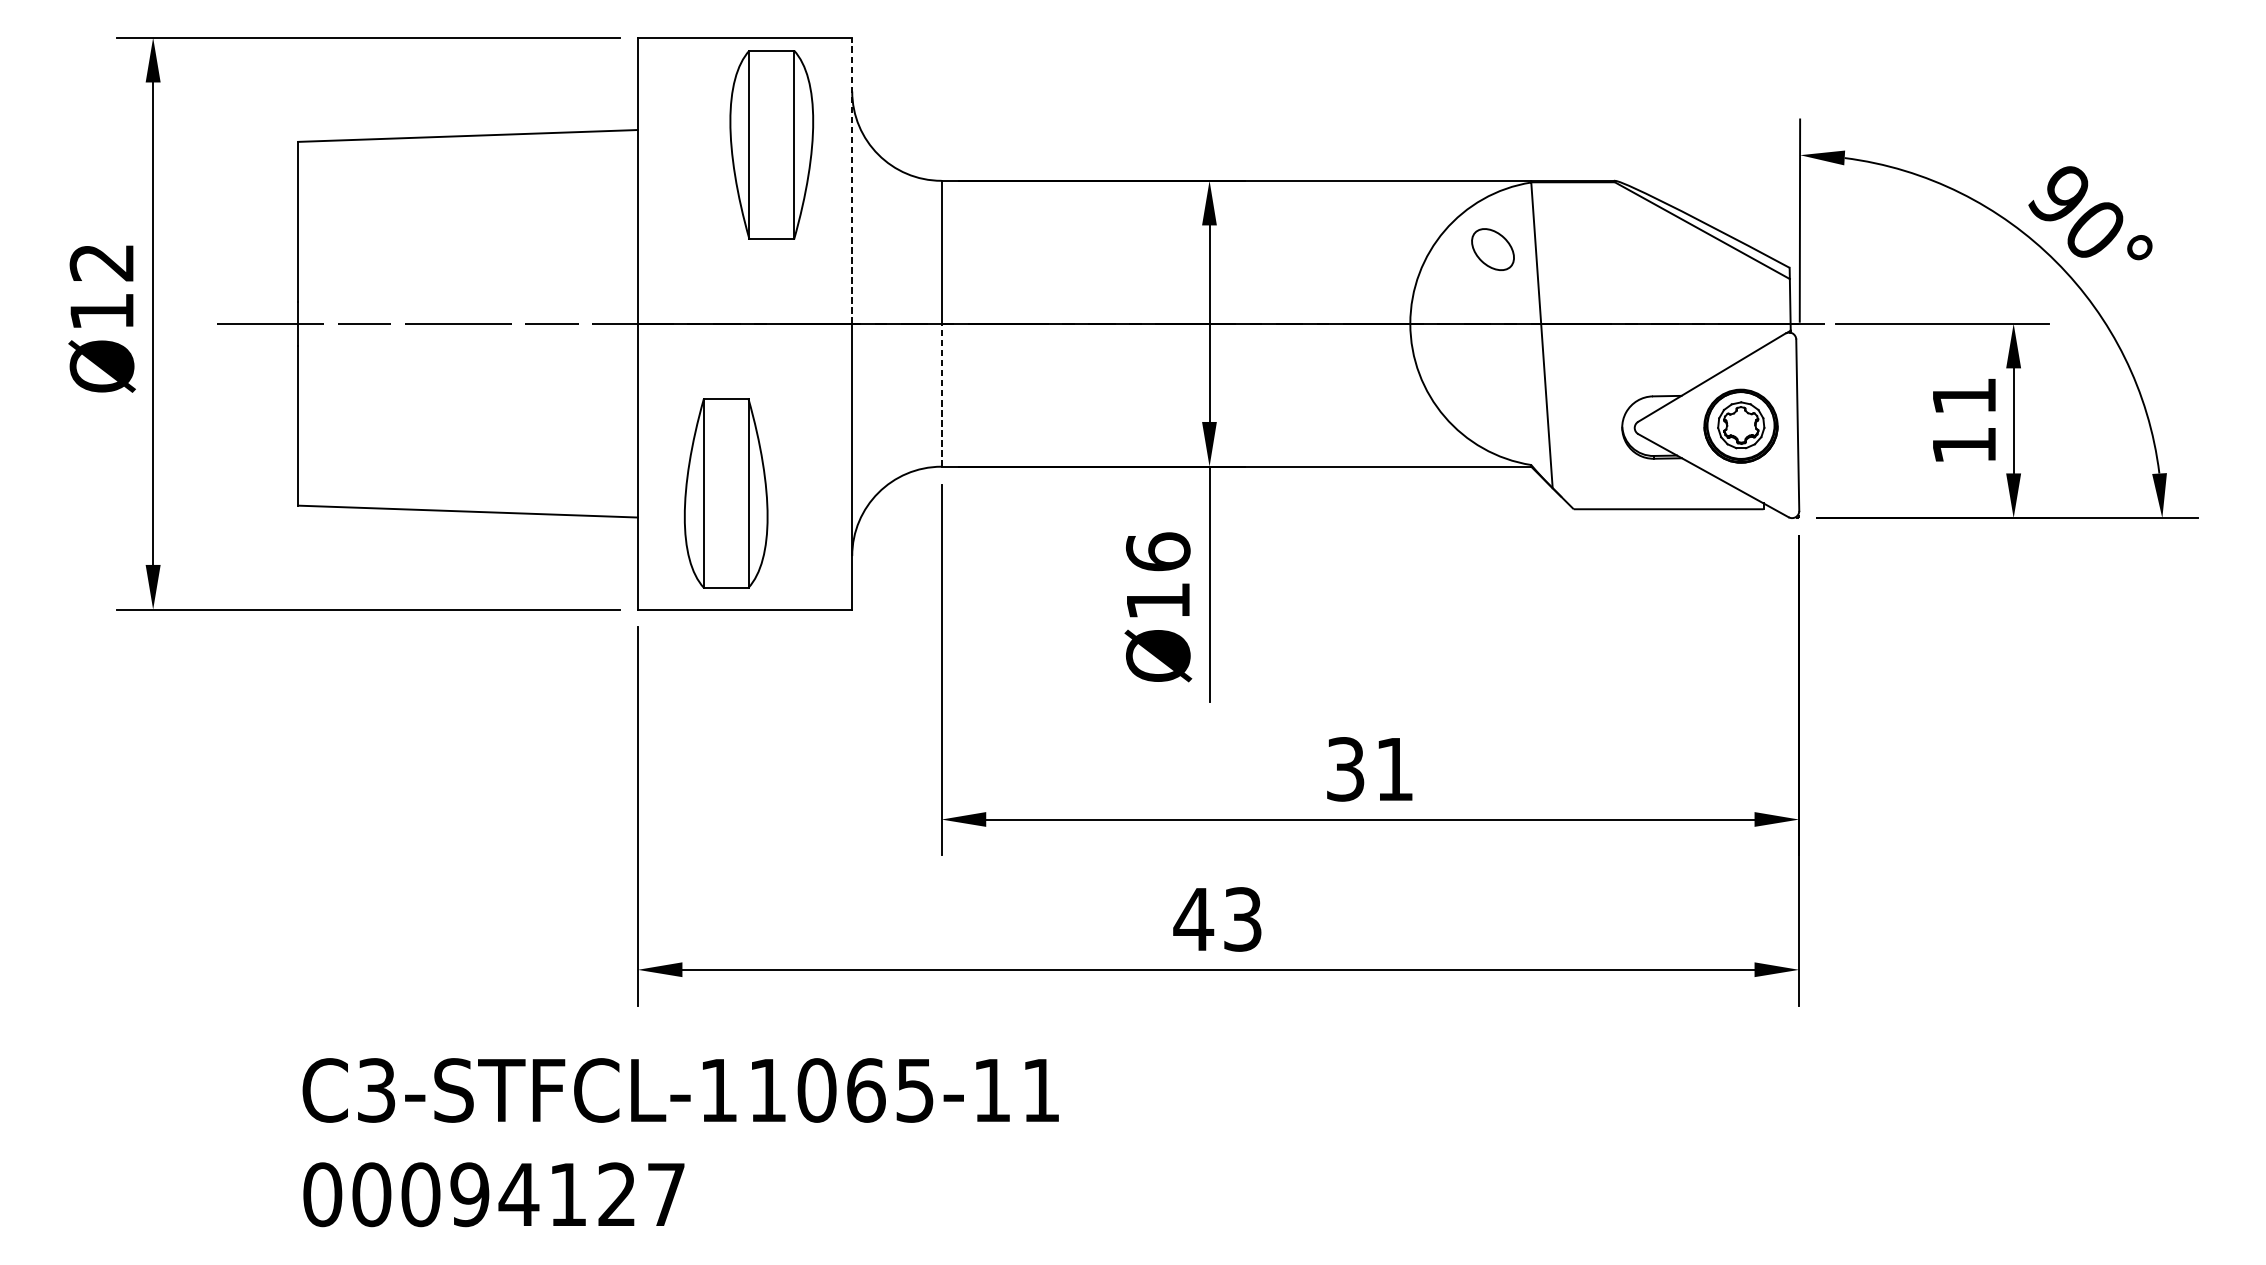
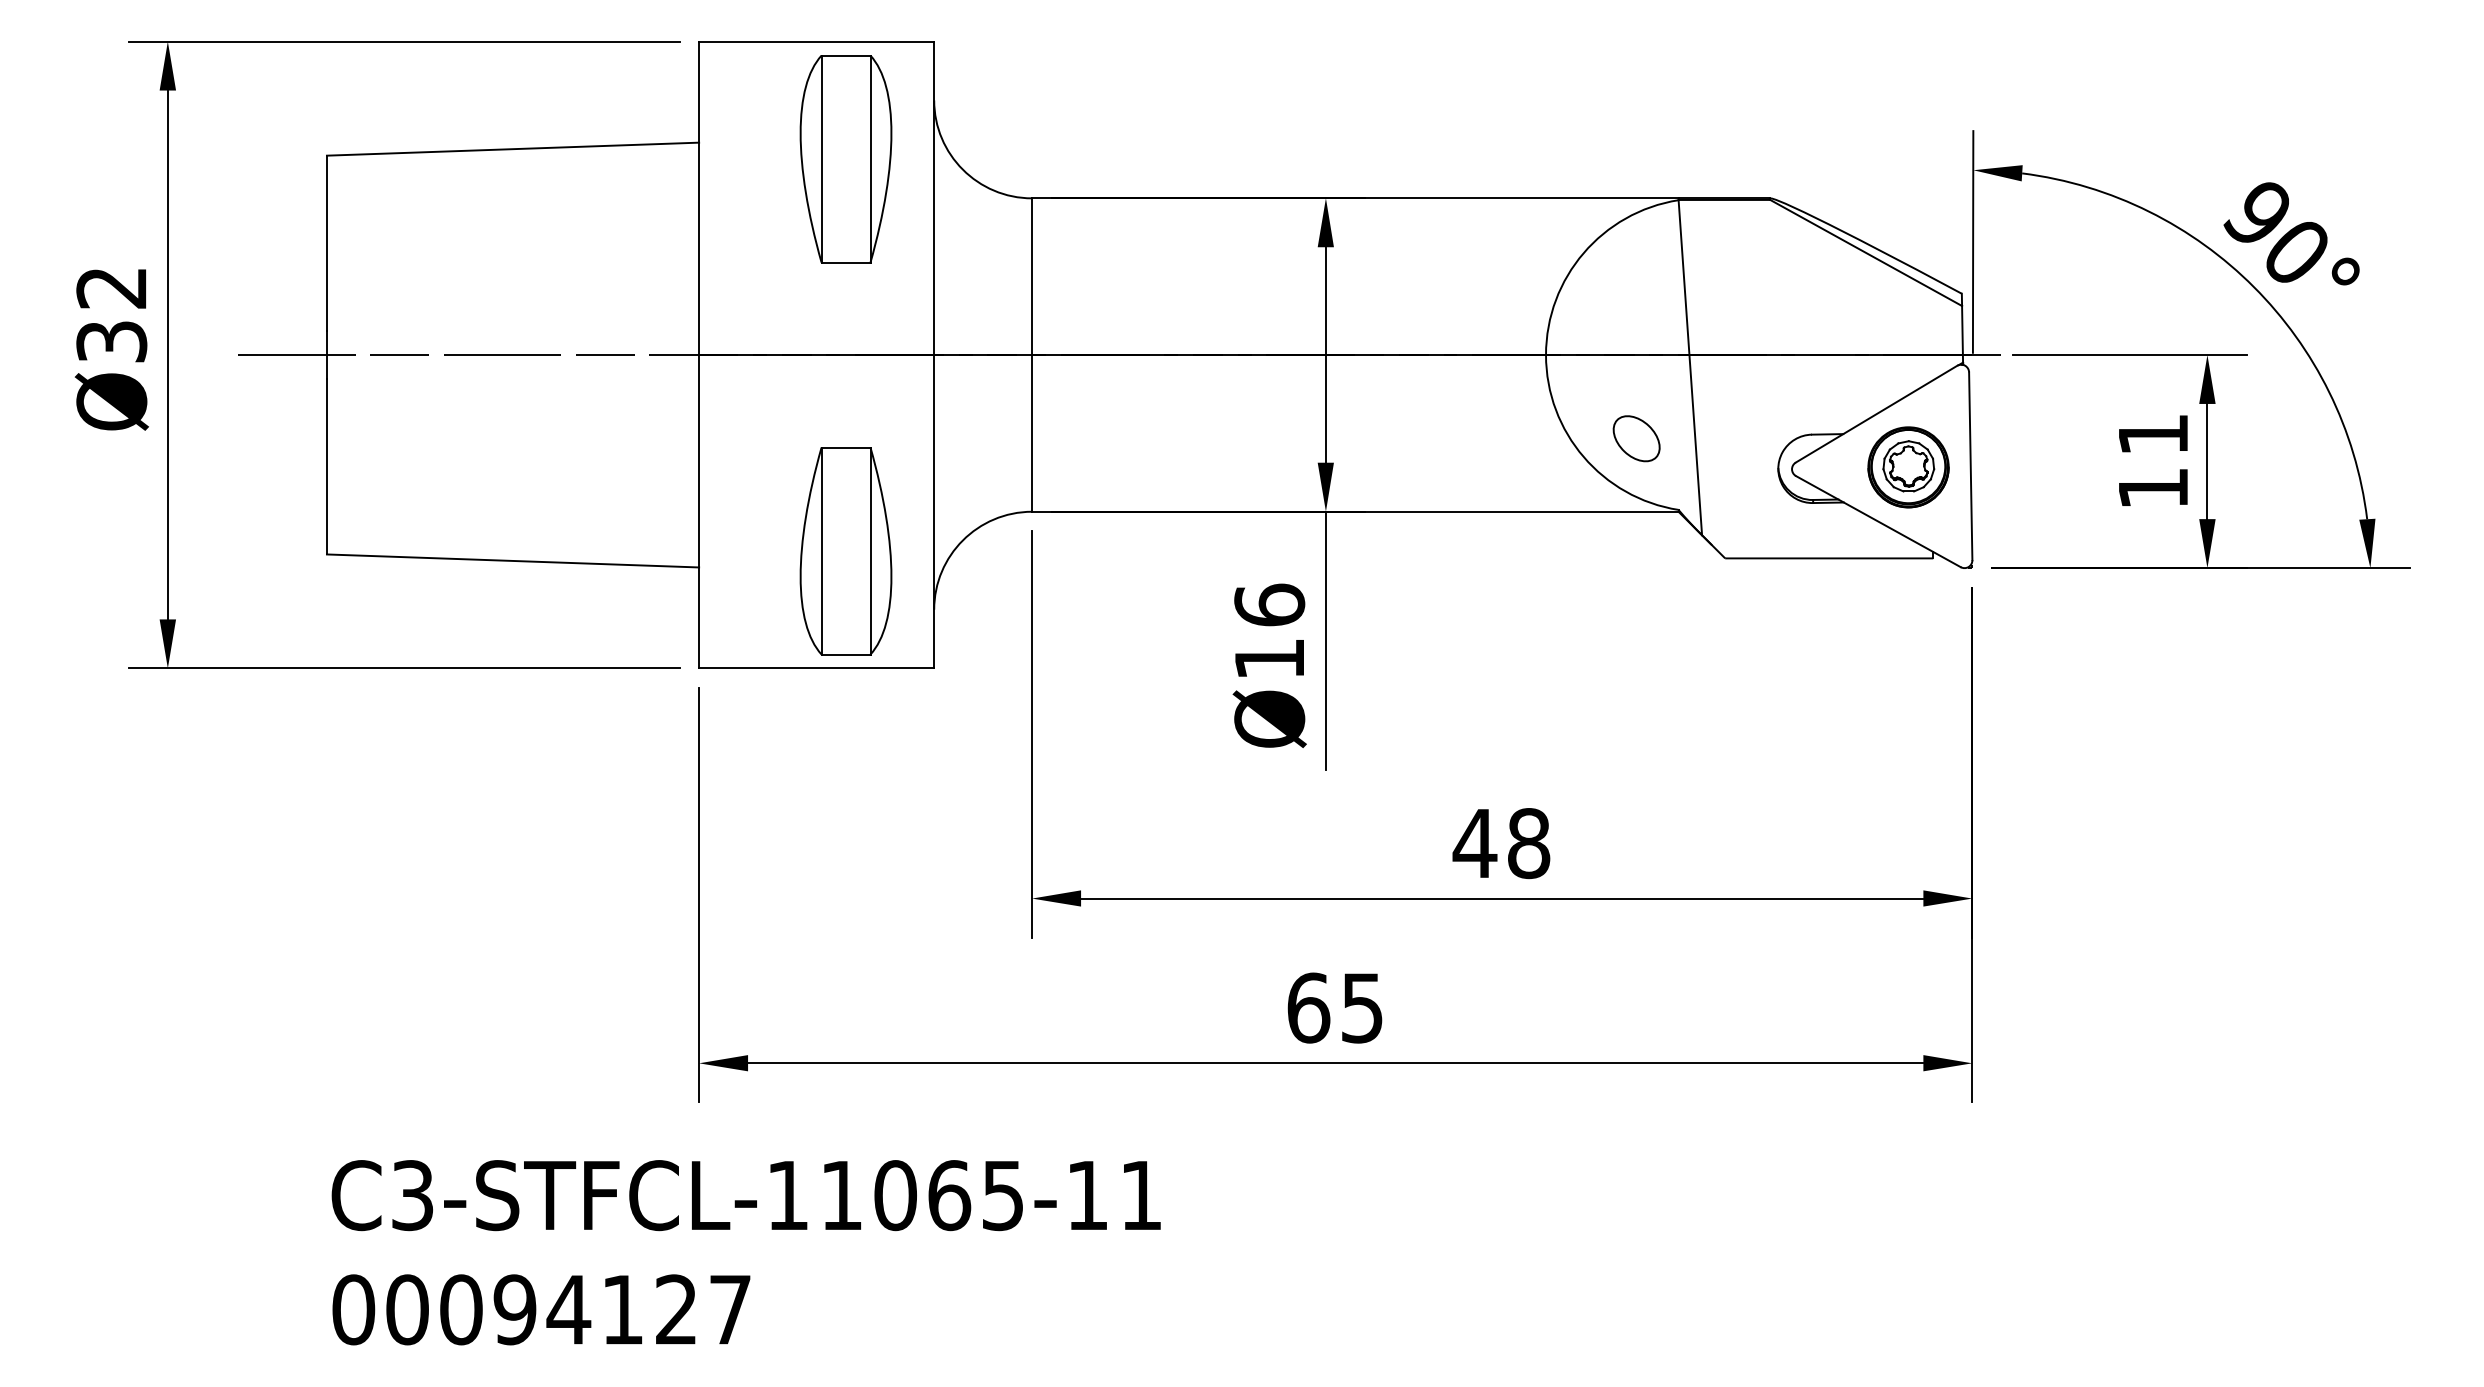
line: (852, 180) -> (934, 198), dashed -> solid
part: (1492, 249) -> (1636, 438), moved
text: (101, 311) -> (111, 341), Ø12 -> Ø32
line: (941, 394) -> (1032, 432), dashed -> solid
part: (725, 493) -> (845, 551), moved
text: (1369, 769) -> (1501, 843), 31 -> 48
text: (1217, 918) -> (1334, 1007), 43 -> 65

